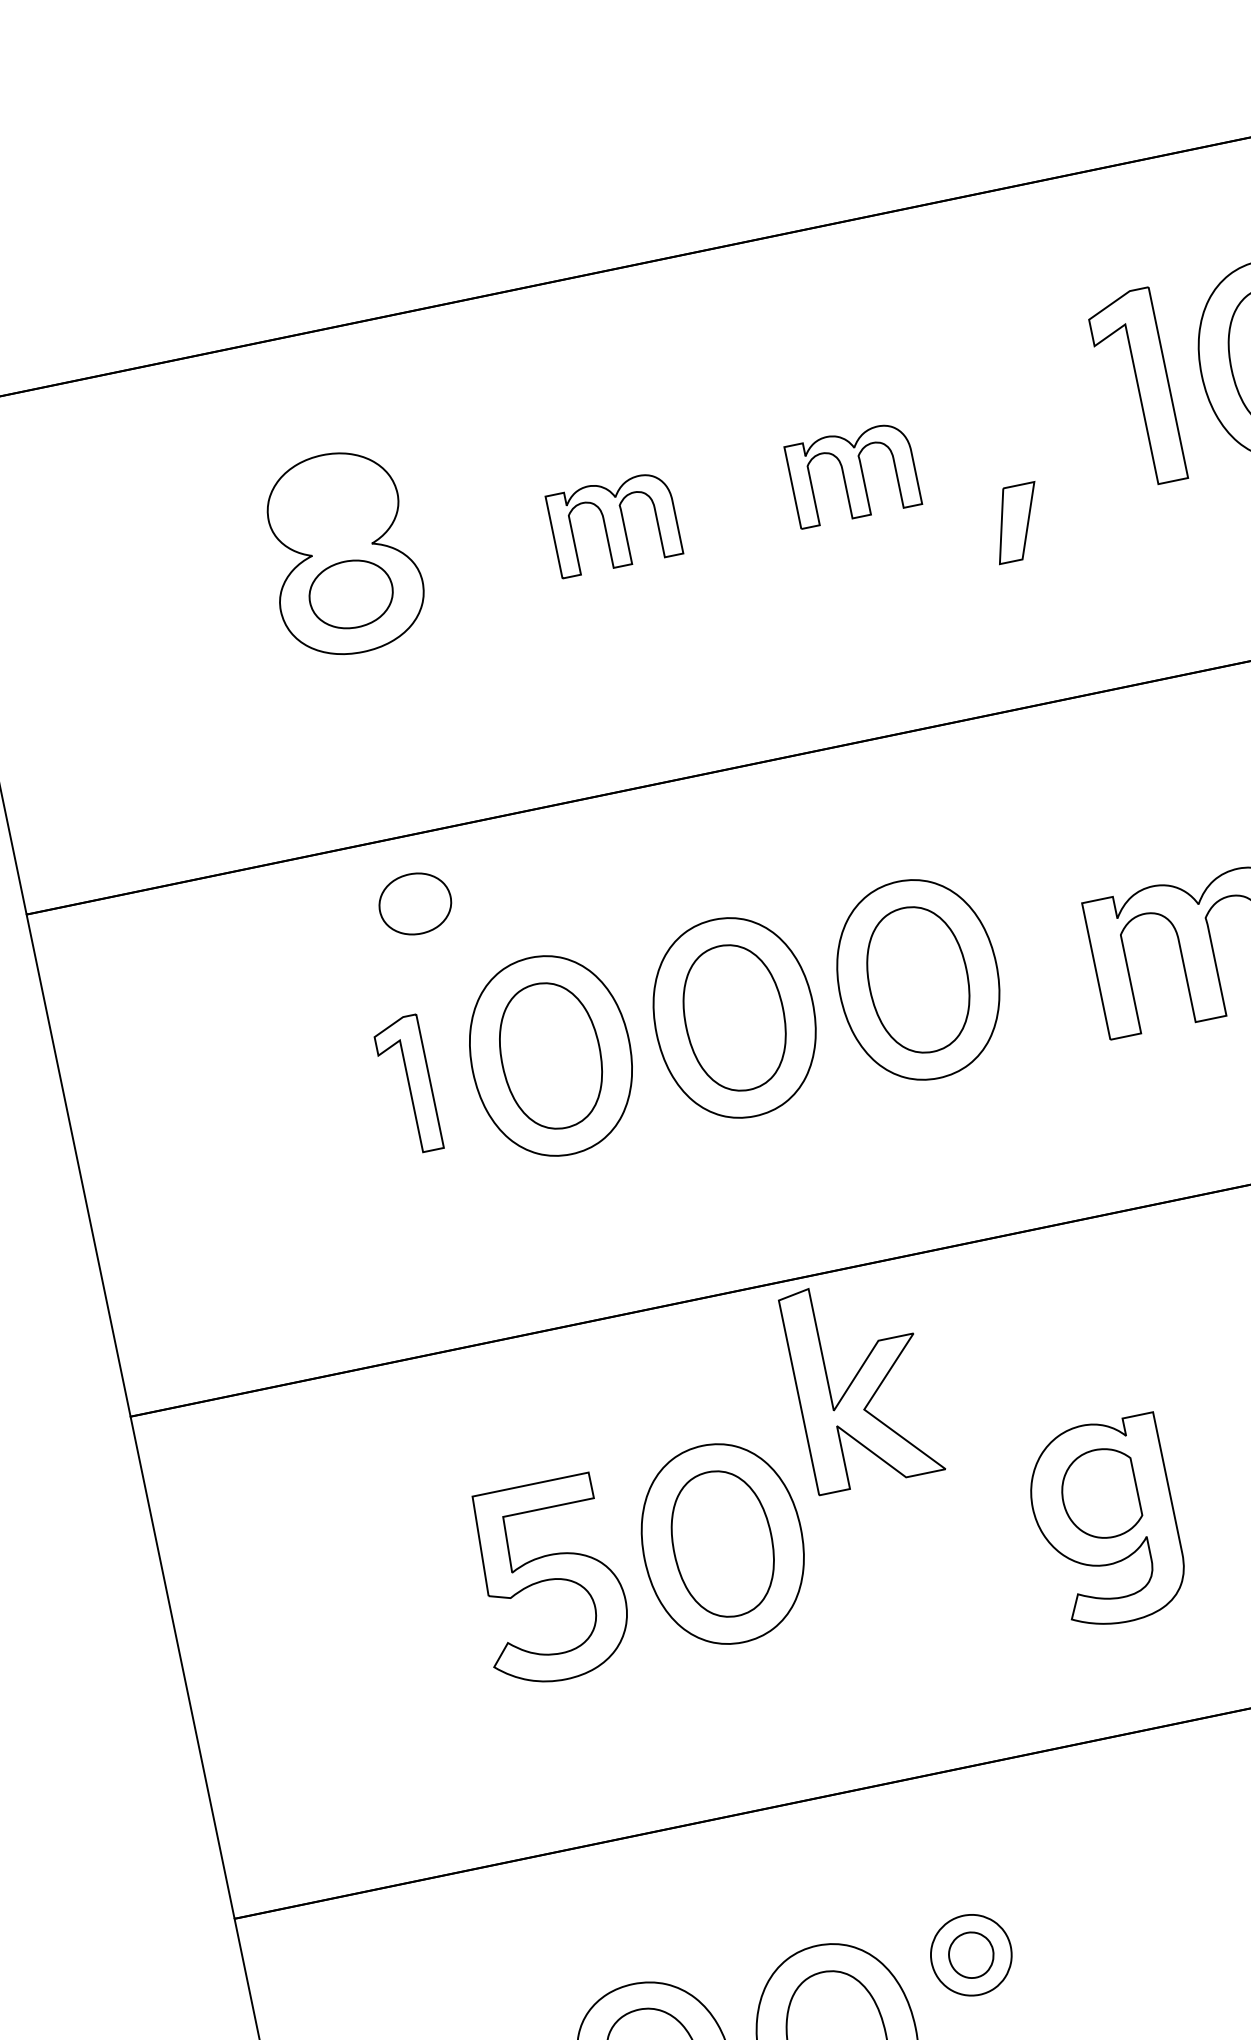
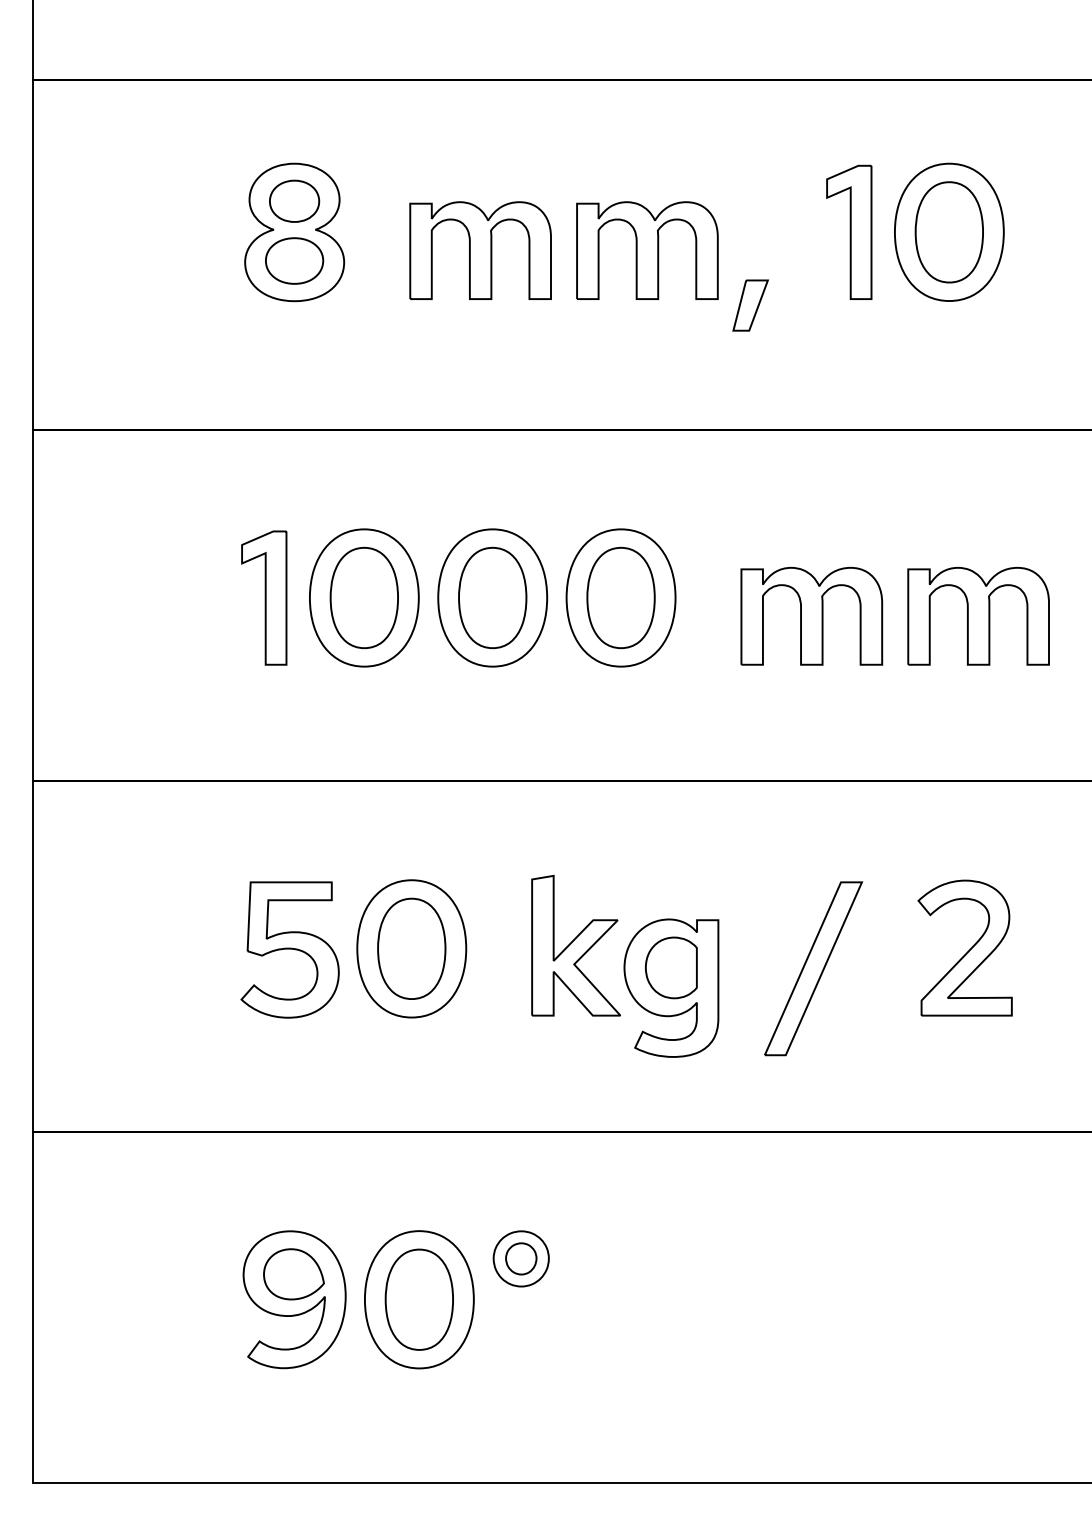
part: (853, 474) -> (647, 250), size x1.67
part: (614, 524) -> (480, 250), size x1.67
part: (414, 902) -> (294, 200), moved
part: (407, 1084) -> (264, 597), size x1.43
part: (860, 1382) -> (575, 945), moved

